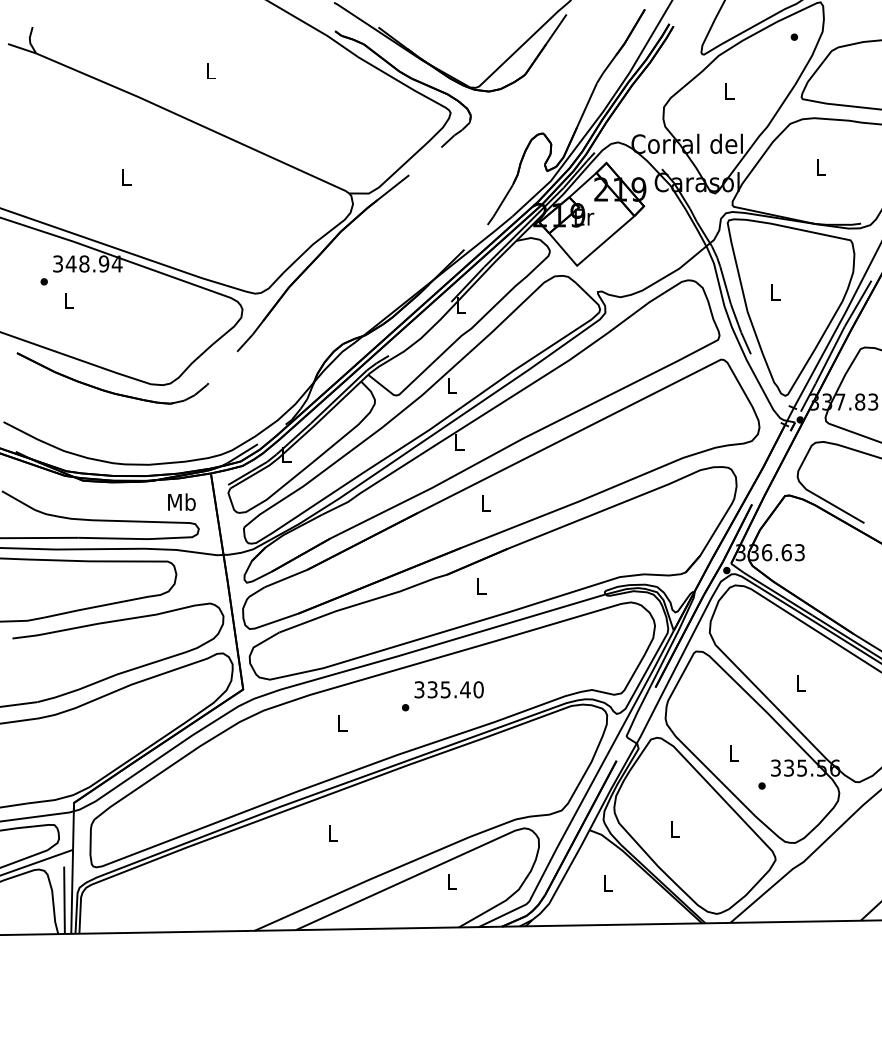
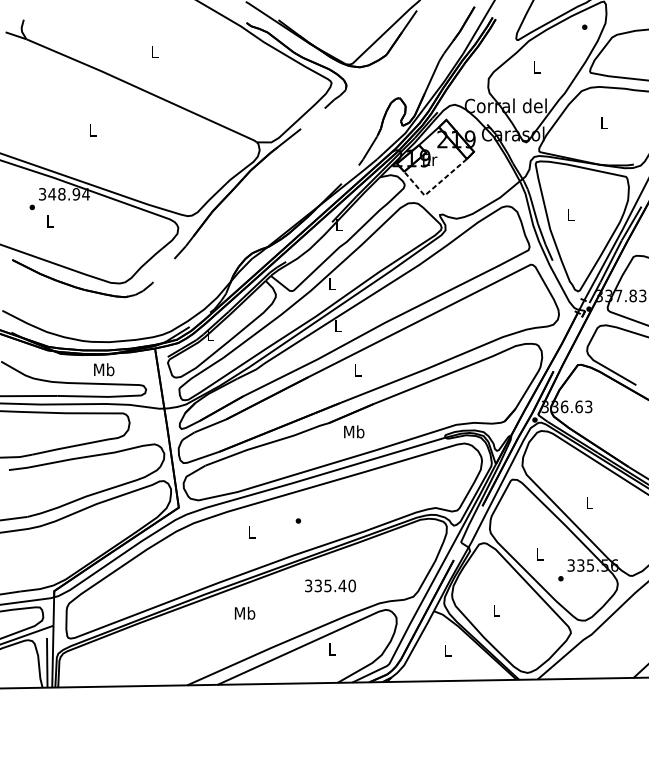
line: (589, 255) -> (433, 188), solid -> dashed
text: (181, 501) -> (103, 369), moved
text: (481, 586) -> (354, 431), L -> Mb
text: (448, 689) -> (330, 585), moved
text: (332, 832) -> (244, 612), L -> Mb

